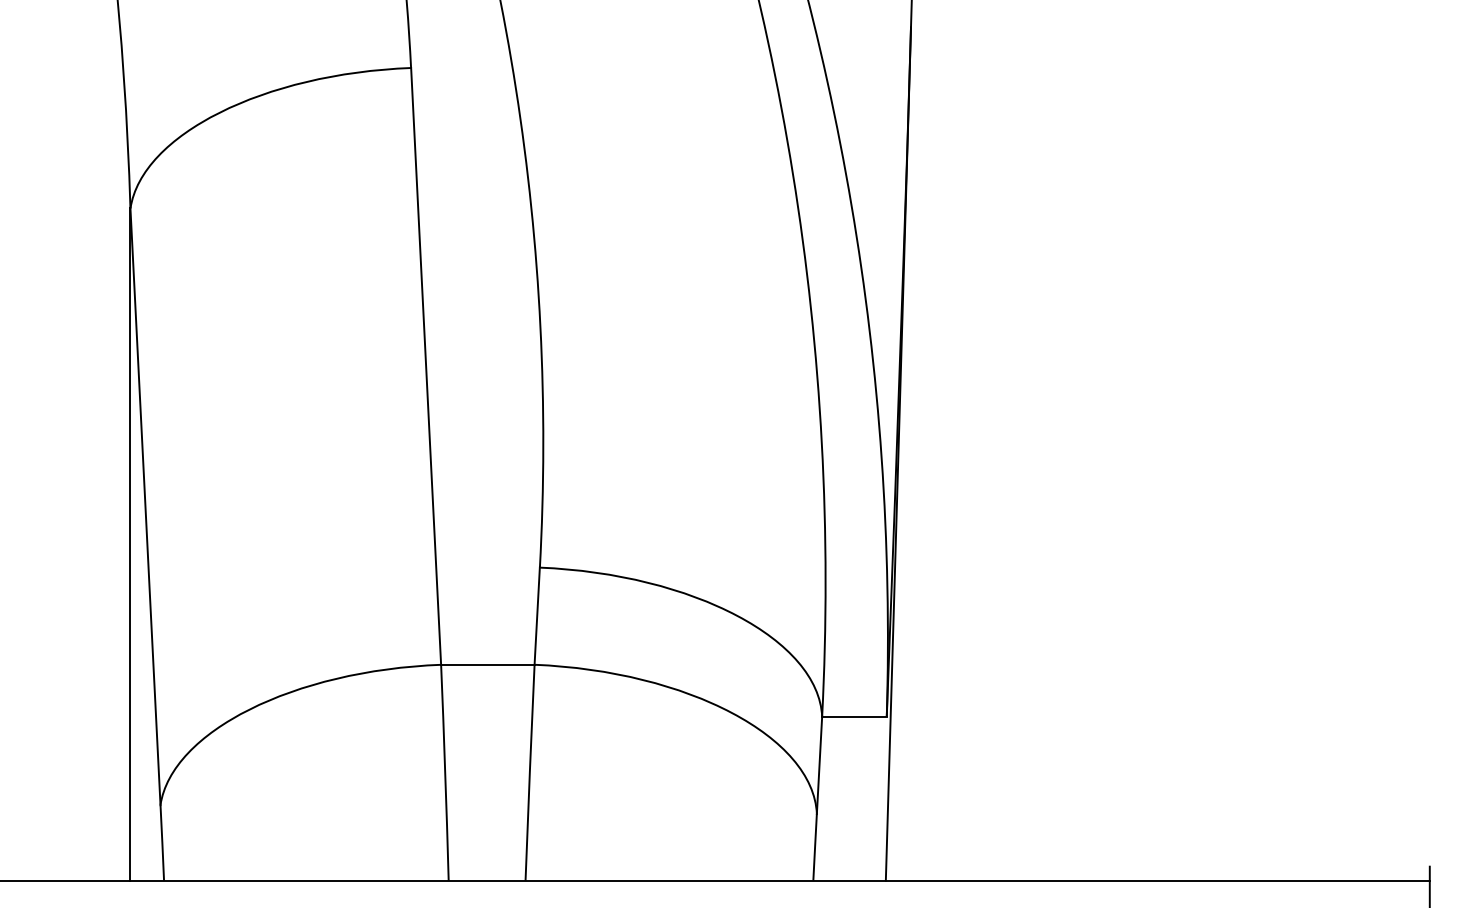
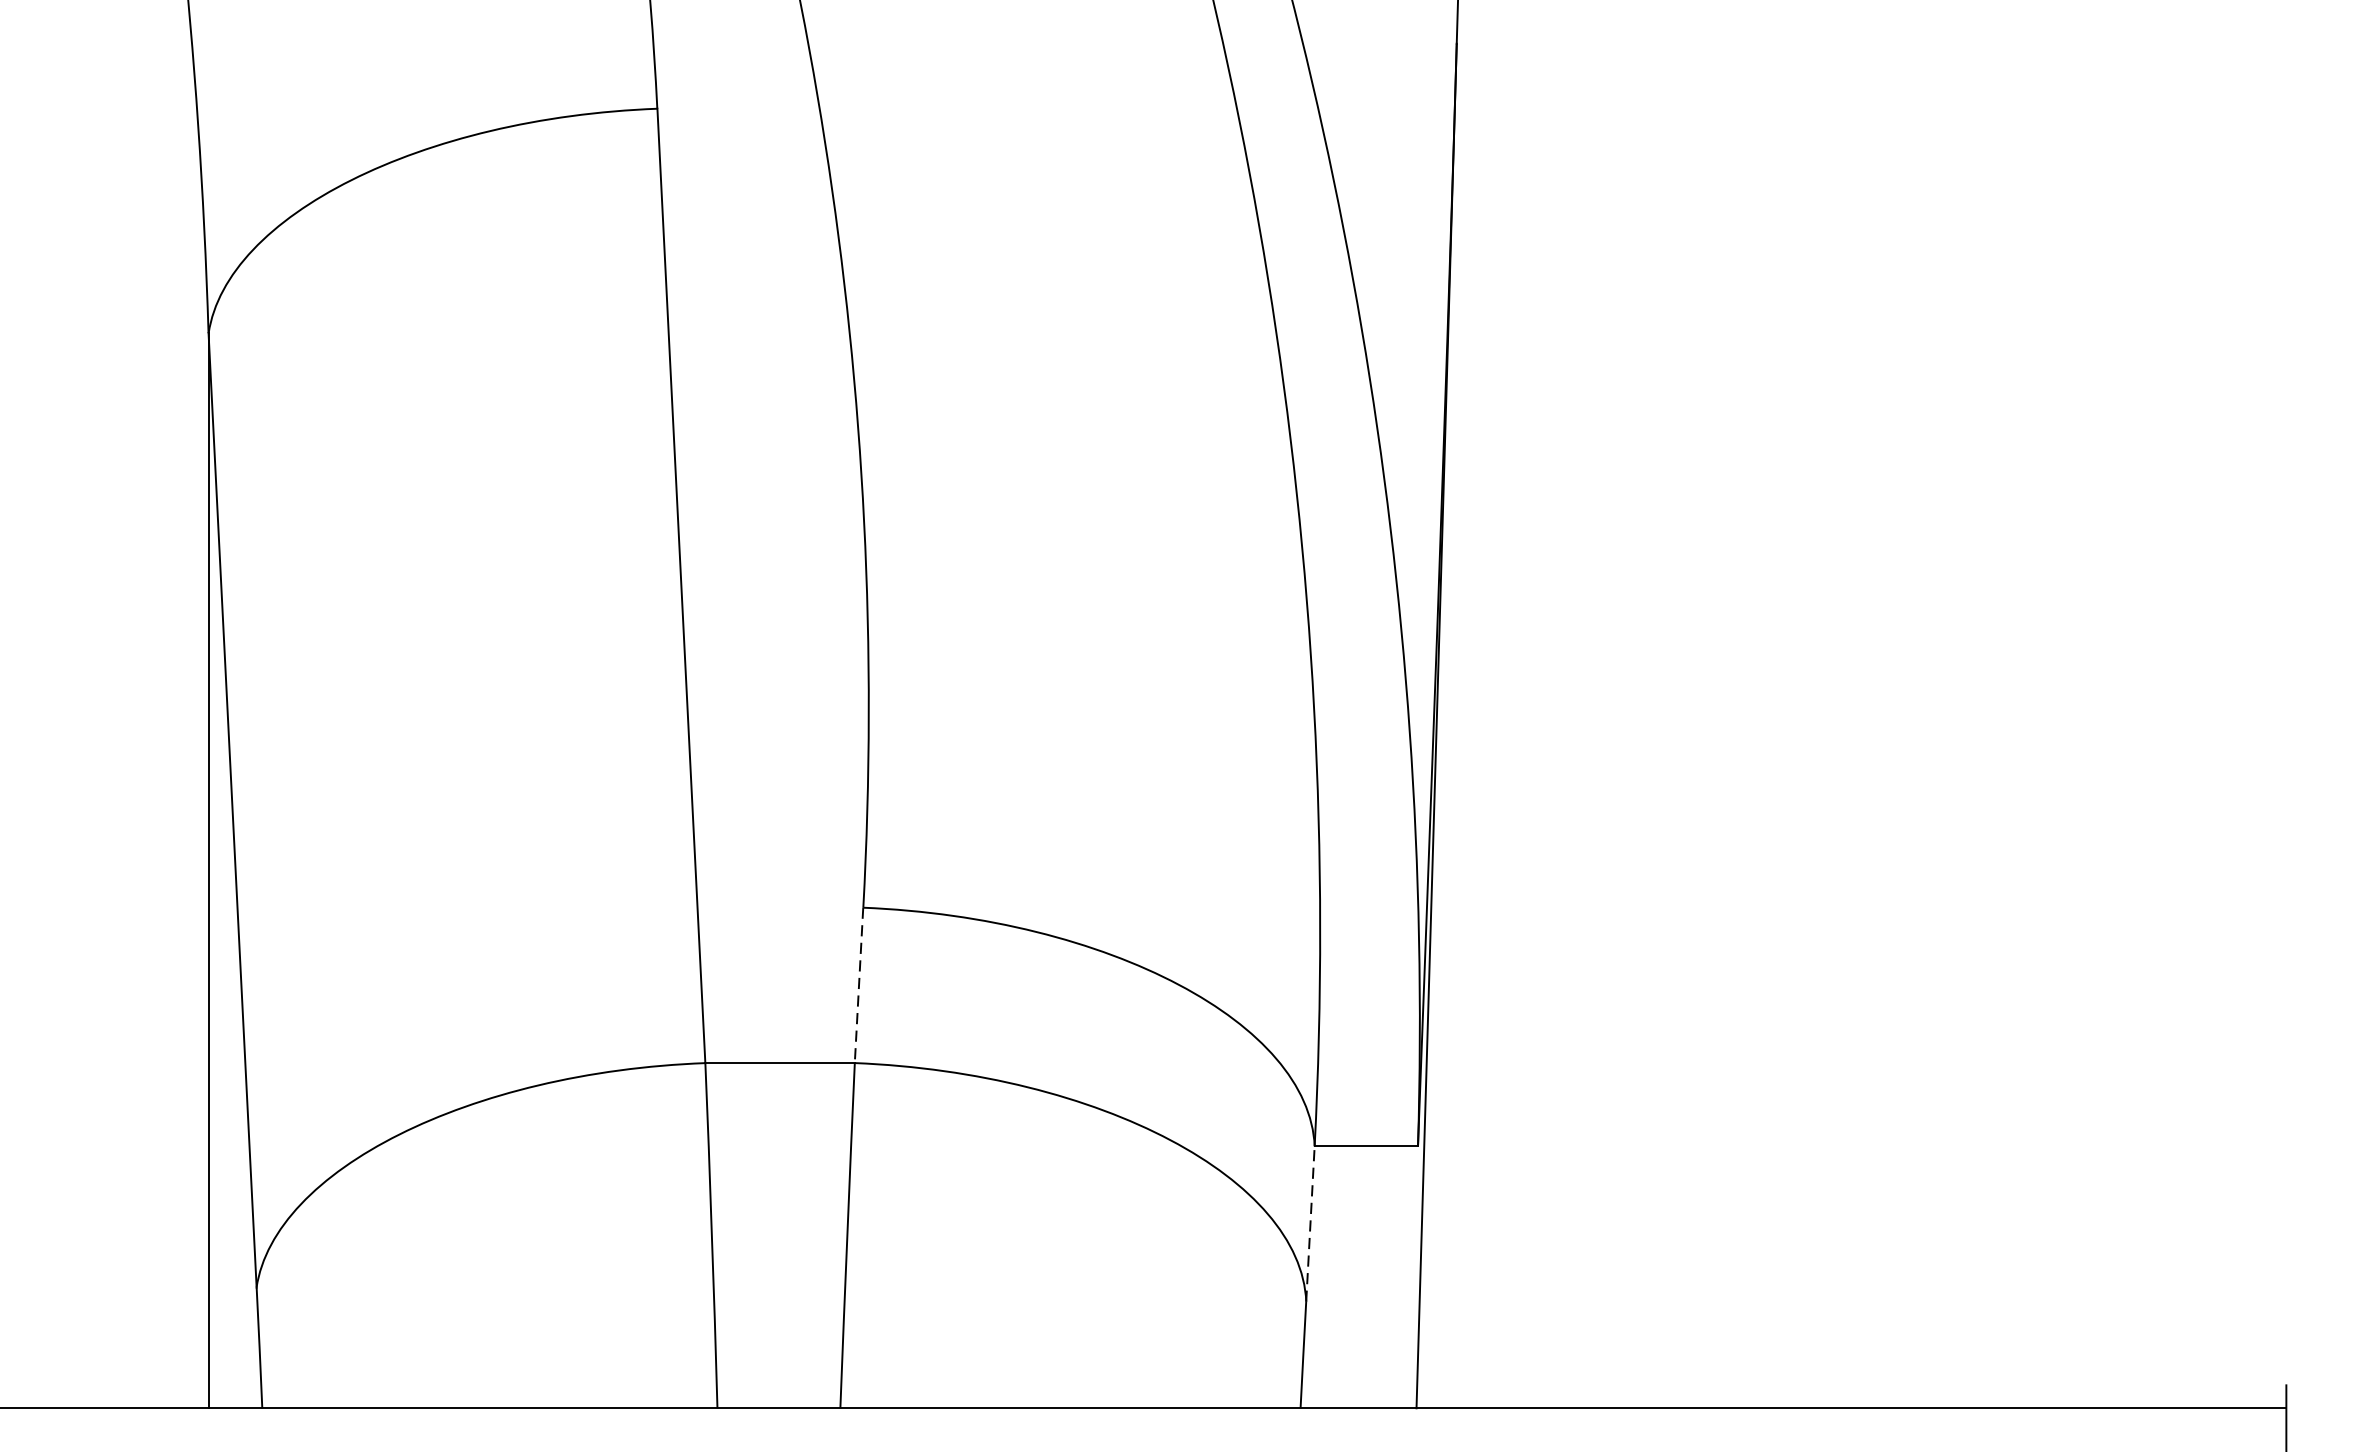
line: (537, 616) -> (859, 985), solid -> dashed
line: (819, 765) -> (1310, 1224), solid -> dashed

